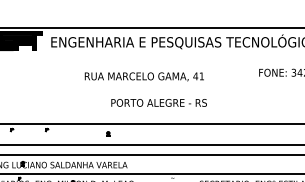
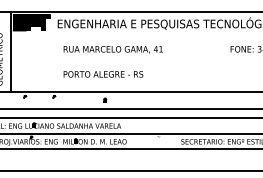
text: (143, 76) -> (112, 49), moved
text: (159, 103) -> (103, 74), moved

